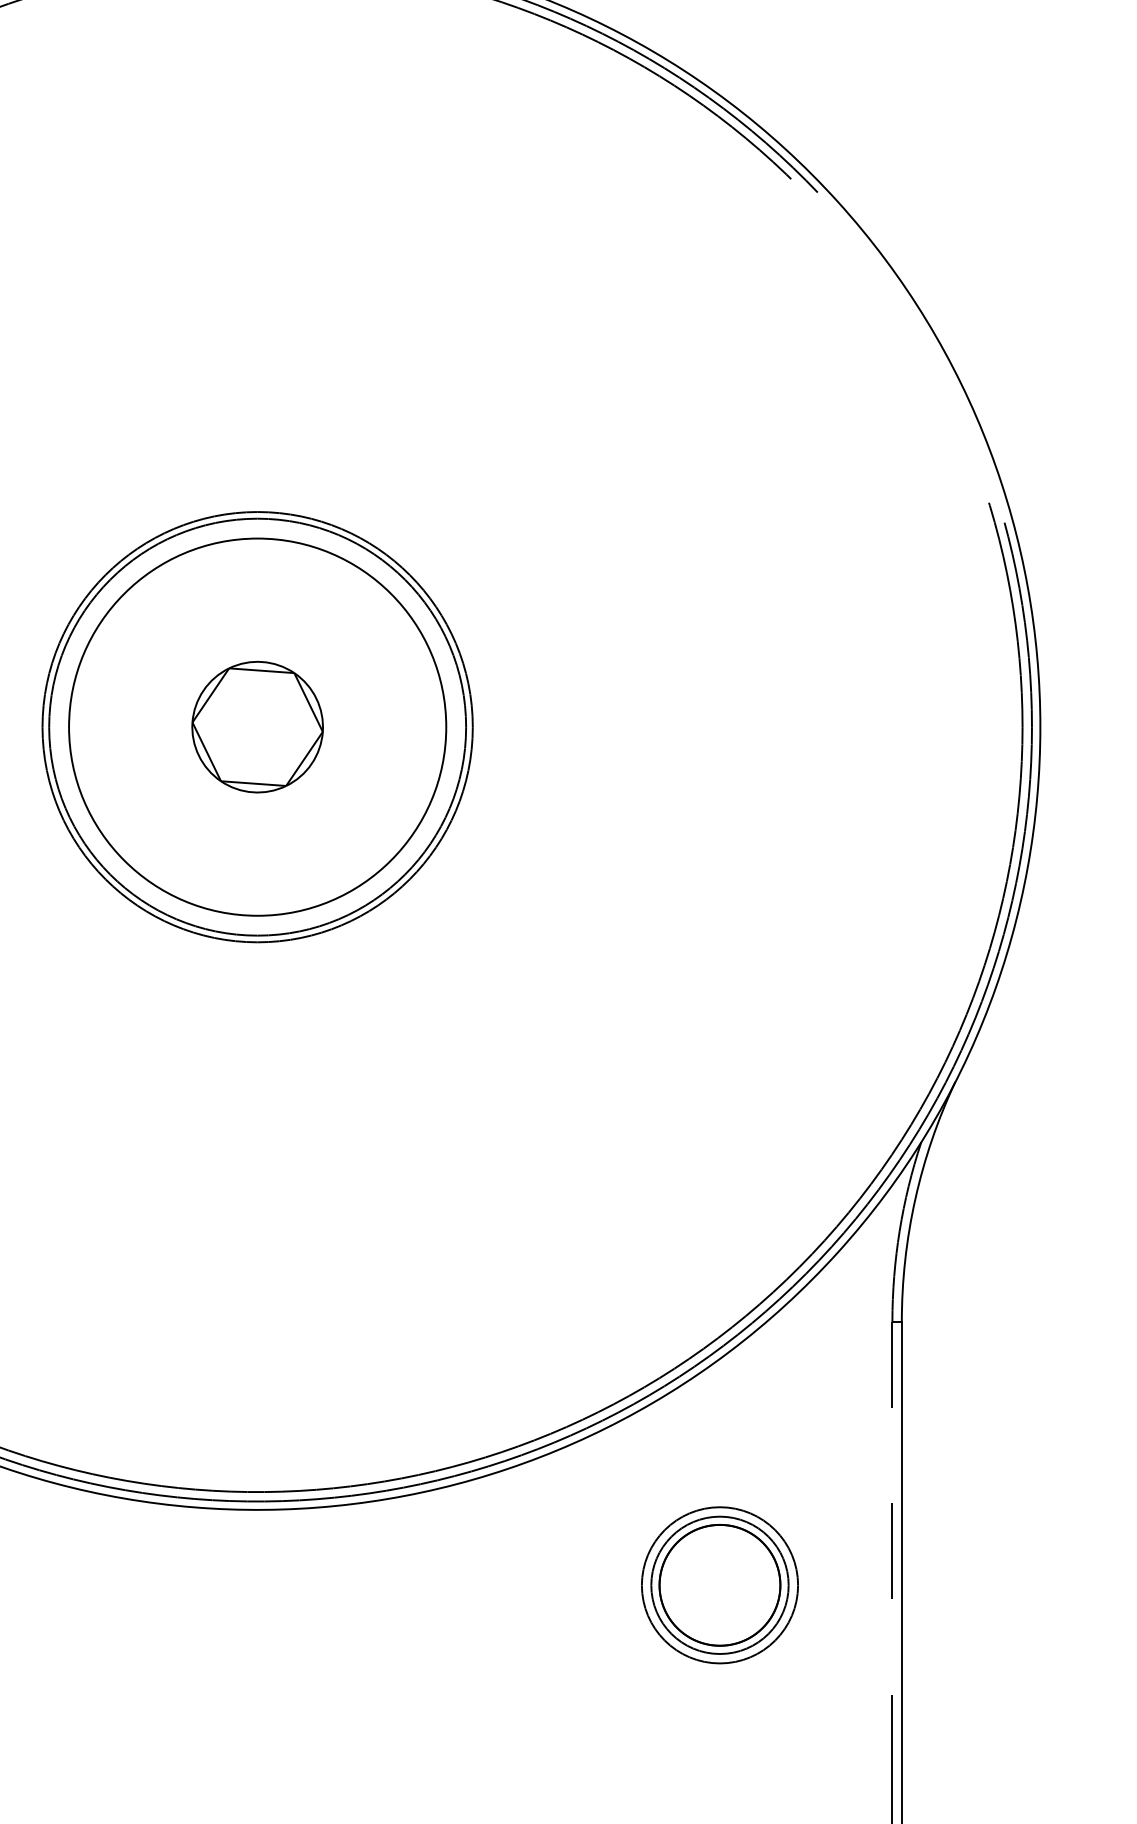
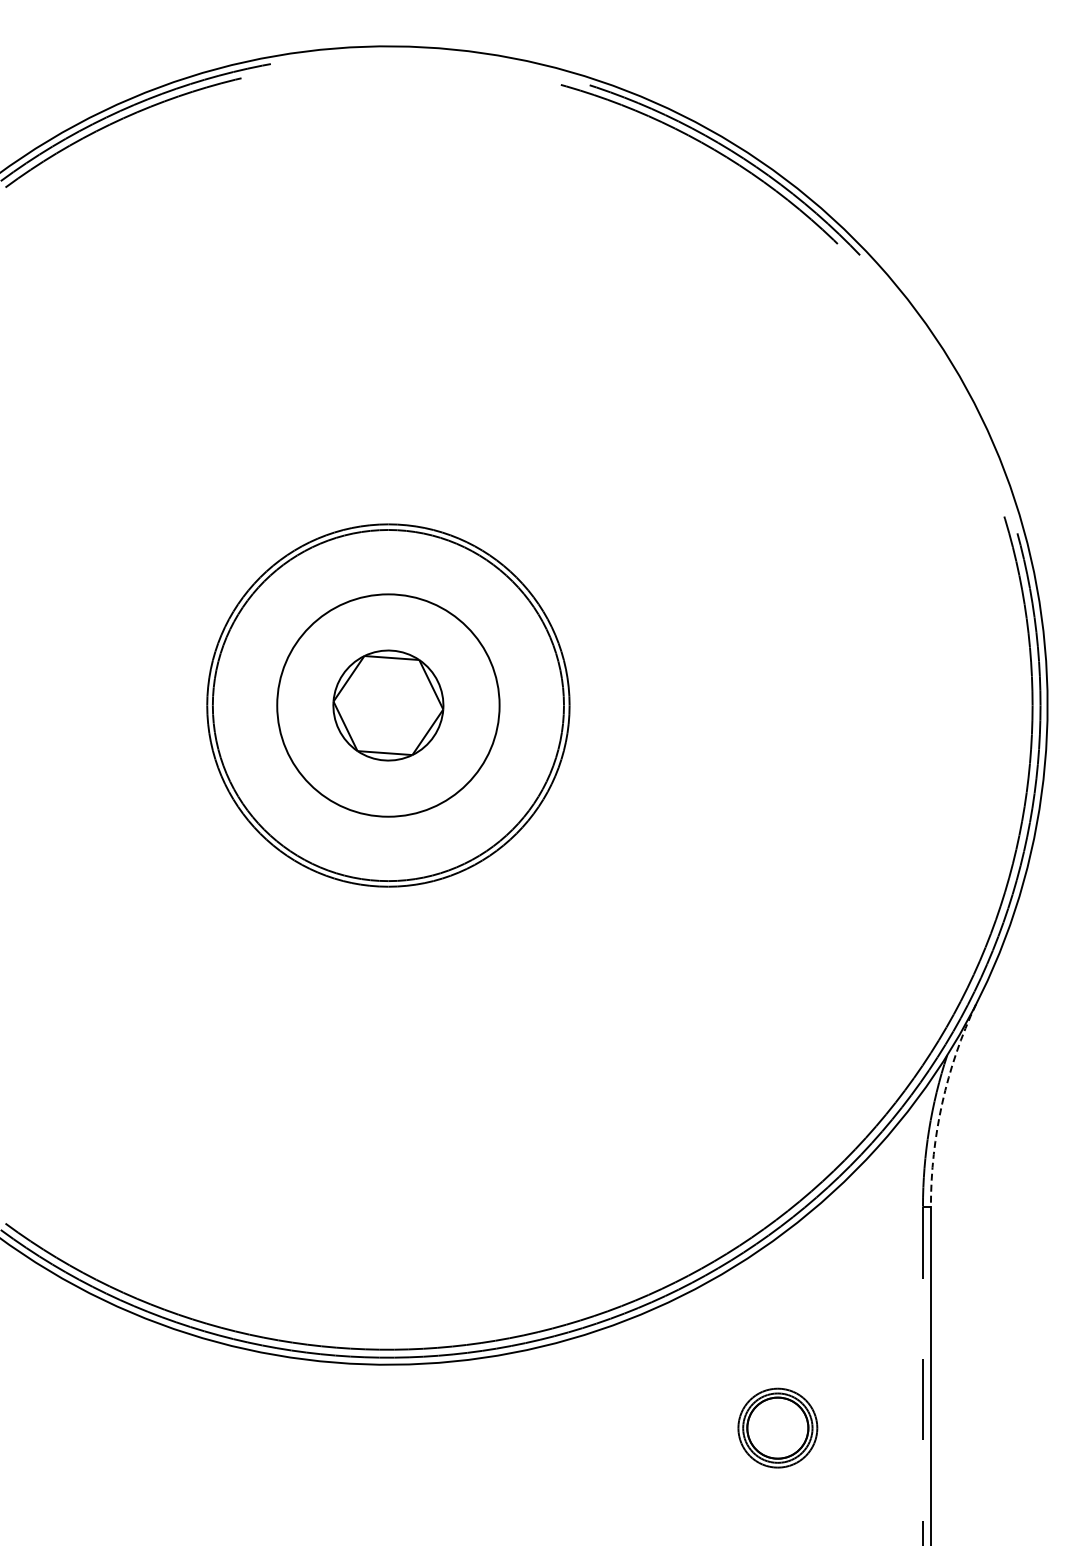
circle: (257, 727) -> (388, 705), size x0.7
arc: (915, 1199) -> (942, 1103), solid -> dashed
part: (719, 1584) -> (777, 1427), size x0.6

